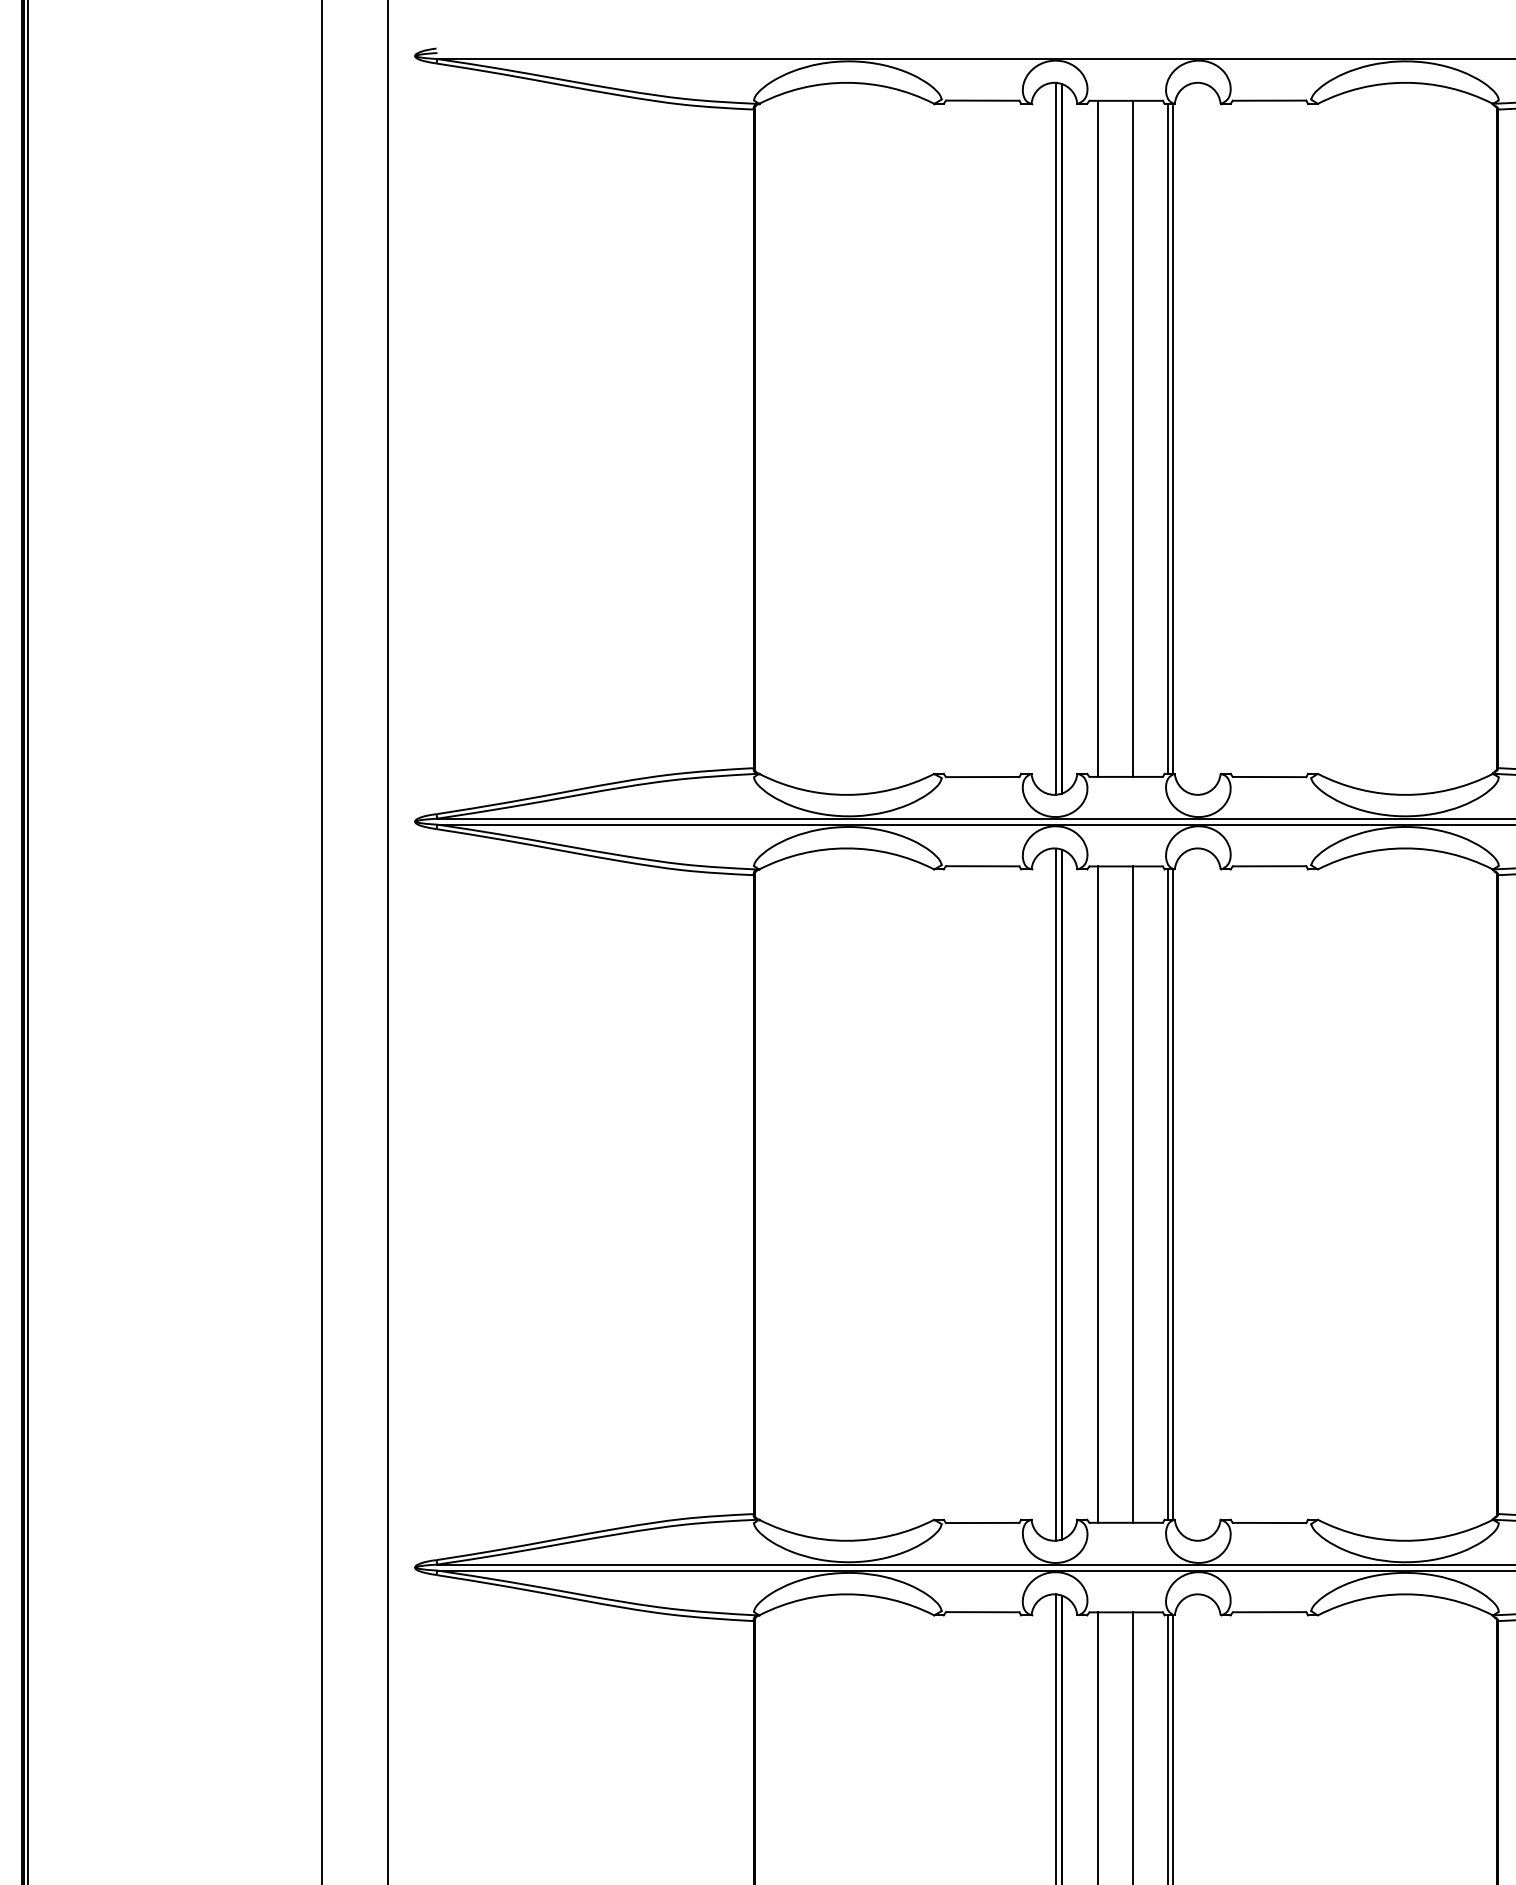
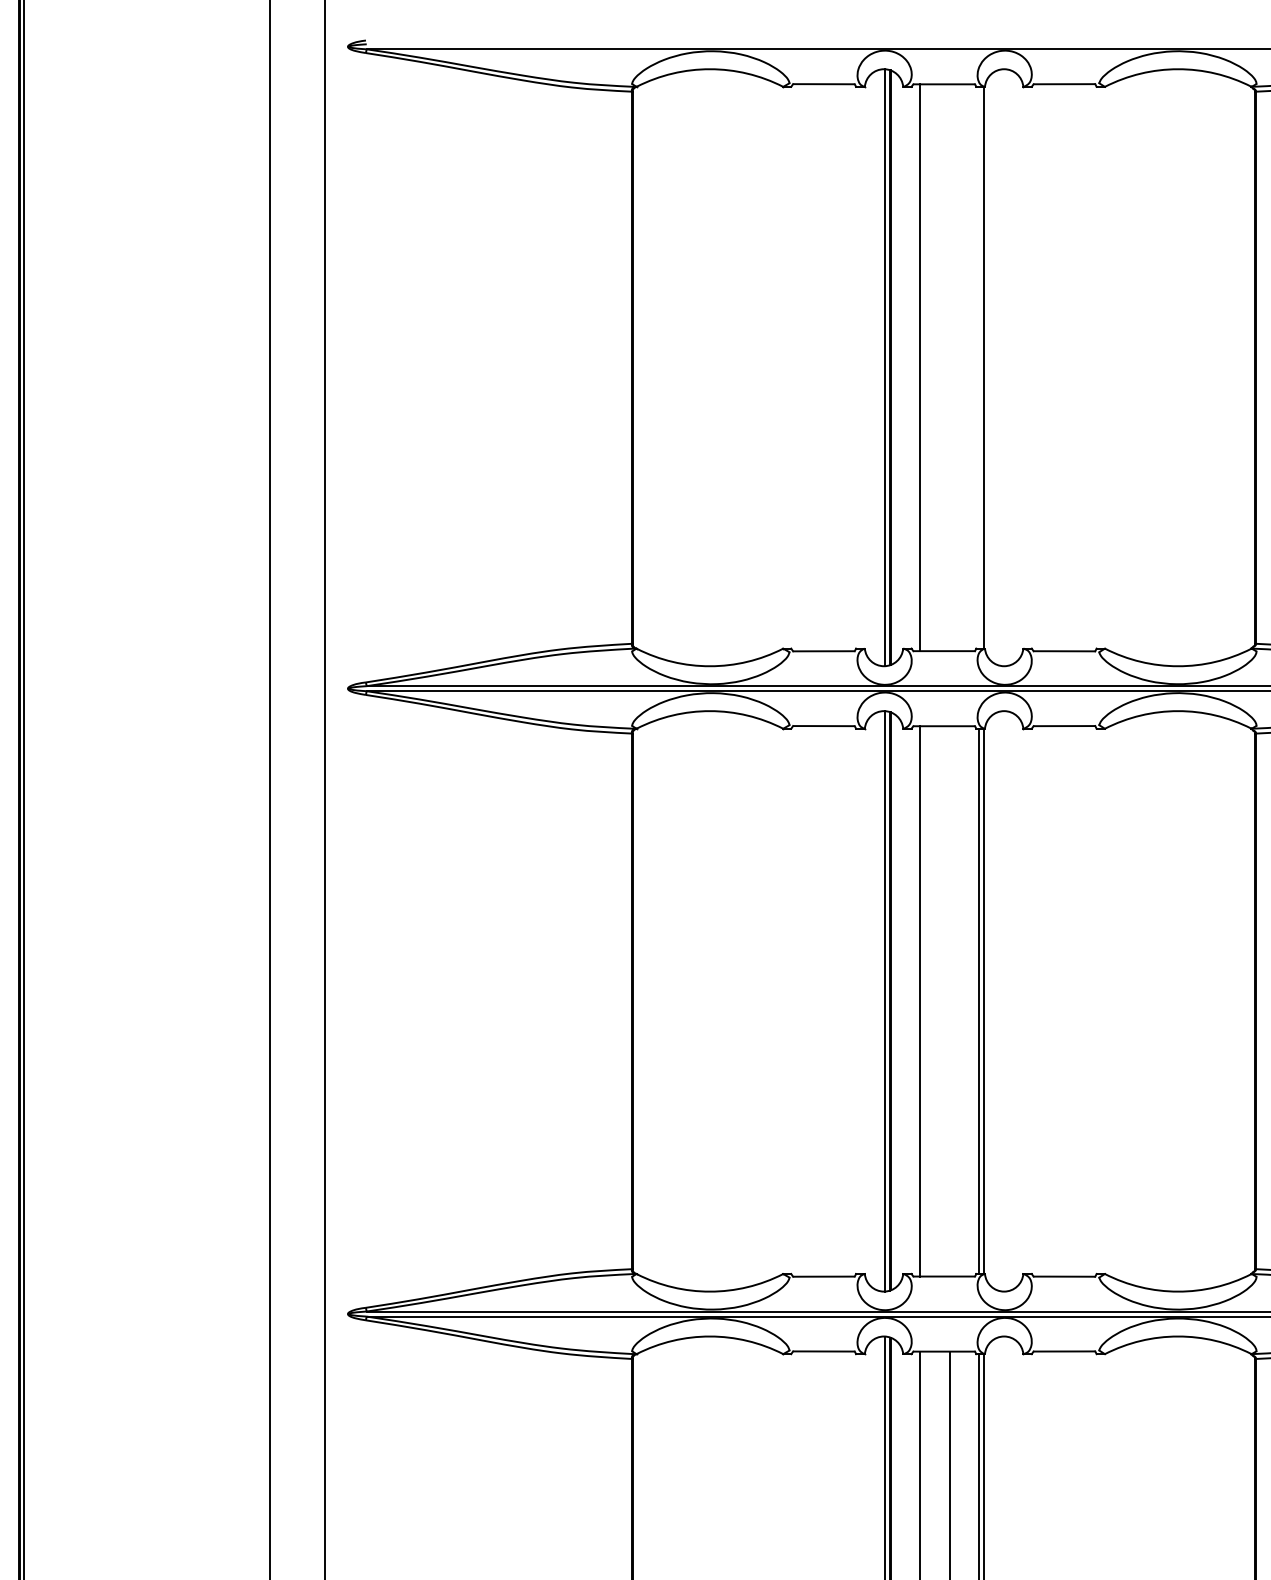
line: (1132, 438) -> (949, 367), removed
line: (1168, 438) -> (979, 367), removed
line: (1132, 1194) -> (949, 1001), removed

